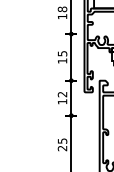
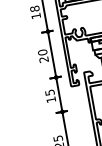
text: (62, 56) -> (43, 55), 15 -> 20
text: (62, 94) -> (49, 92), 12 -> 15

